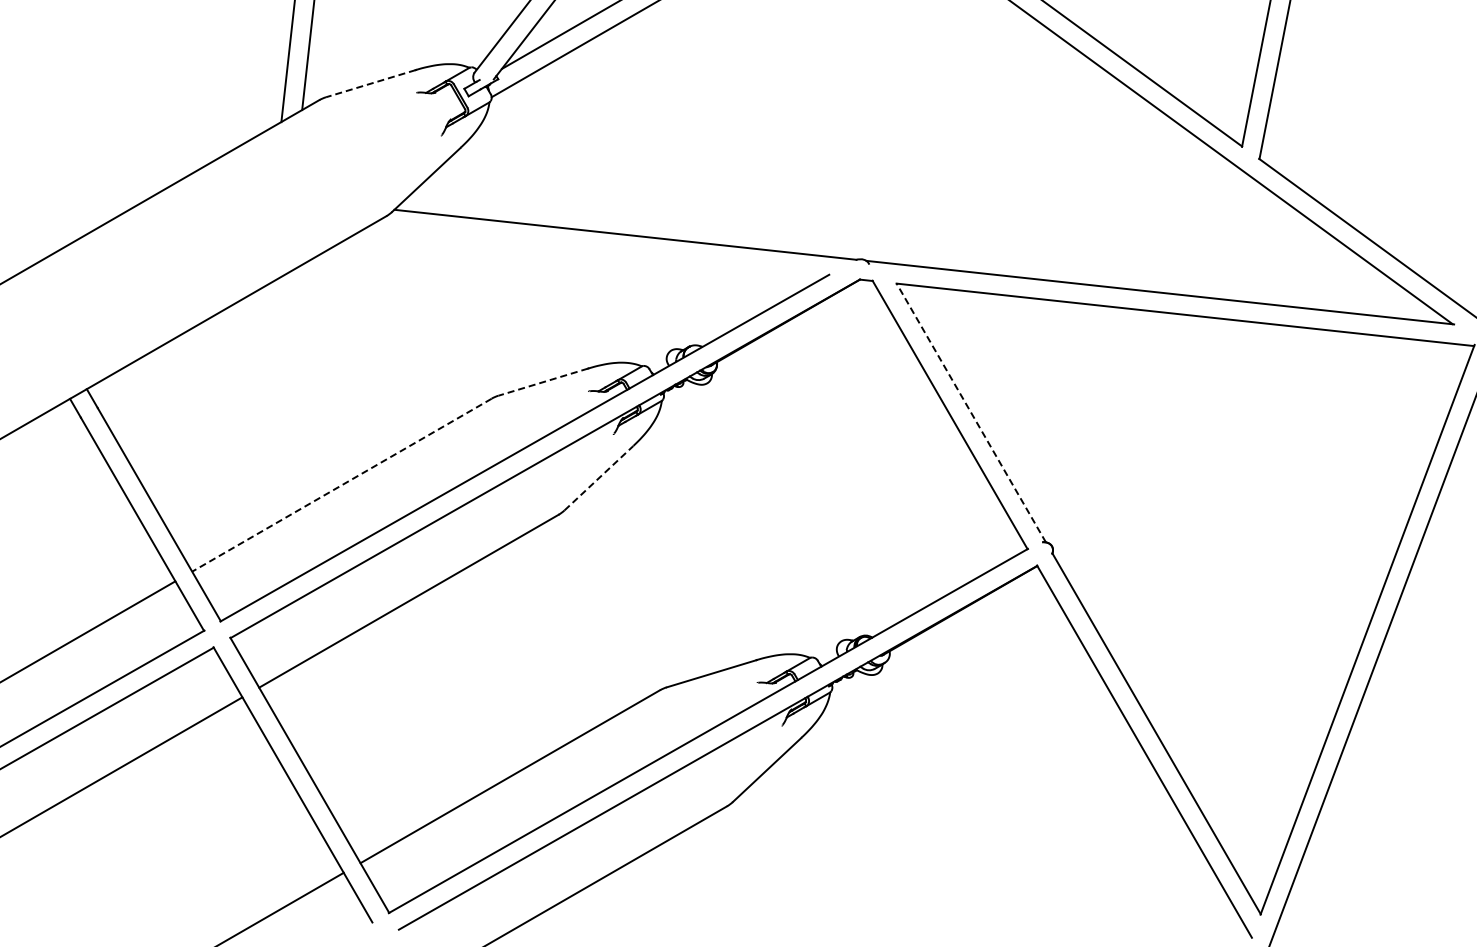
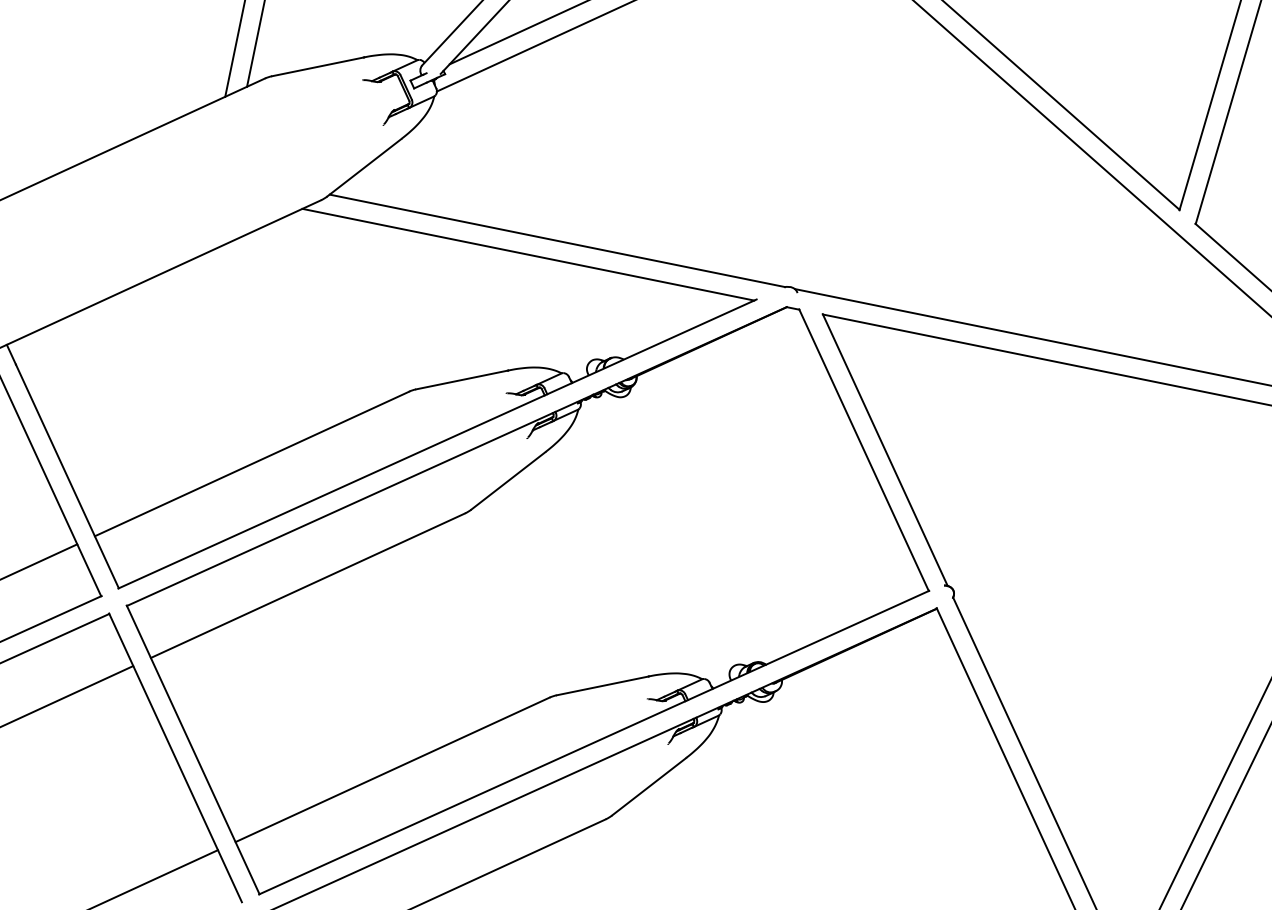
line: (370, 83) -> (317, 66), dashed -> solid
line: (597, 251) -> (528, 254), added
line: (543, 382) -> (462, 380), dashed -> solid
line: (971, 412) -> (885, 449), dashed -> solid
line: (598, 478) -> (508, 481), dashed -> solid
line: (341, 485) -> (251, 464), dashed -> solid

